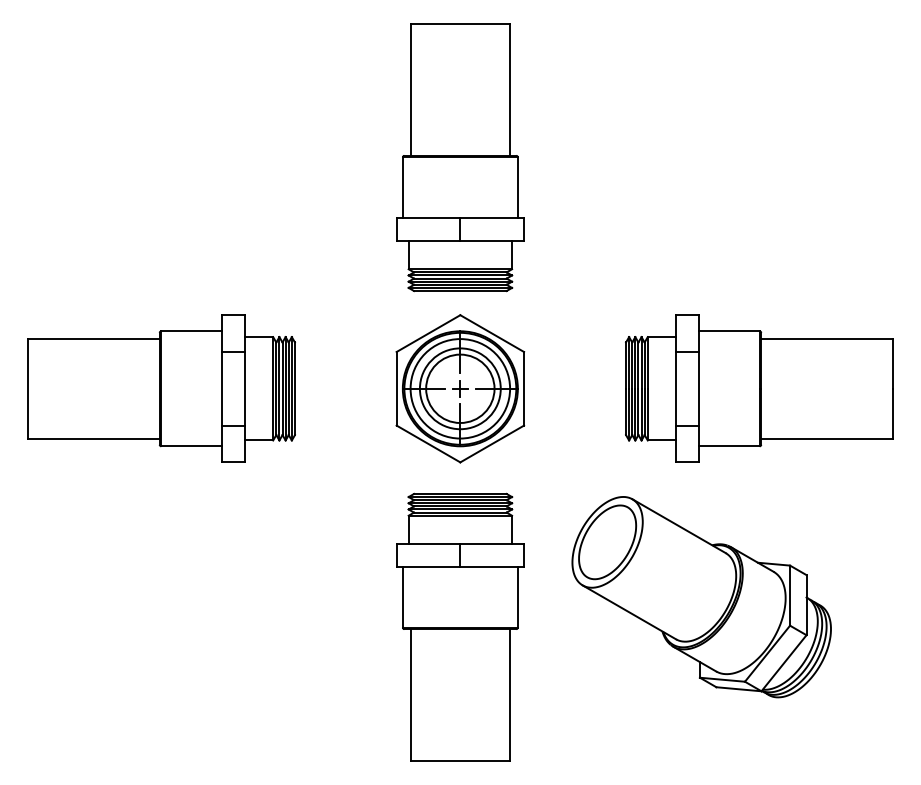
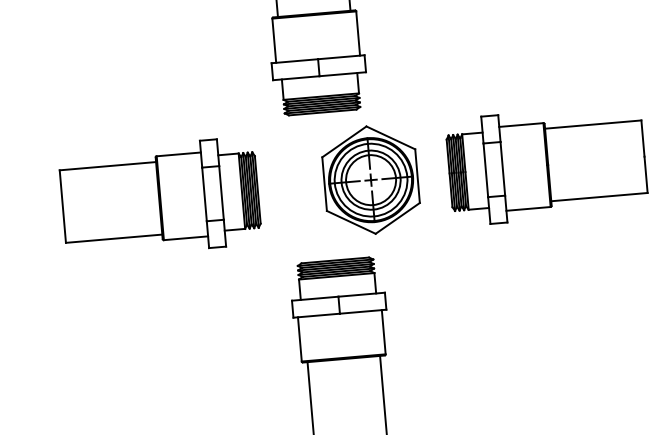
part: (161, 388) -> (160, 197), moved
part: (460, 388) -> (371, 179), moved
part: (701, 597) -> (517, 320), removed

